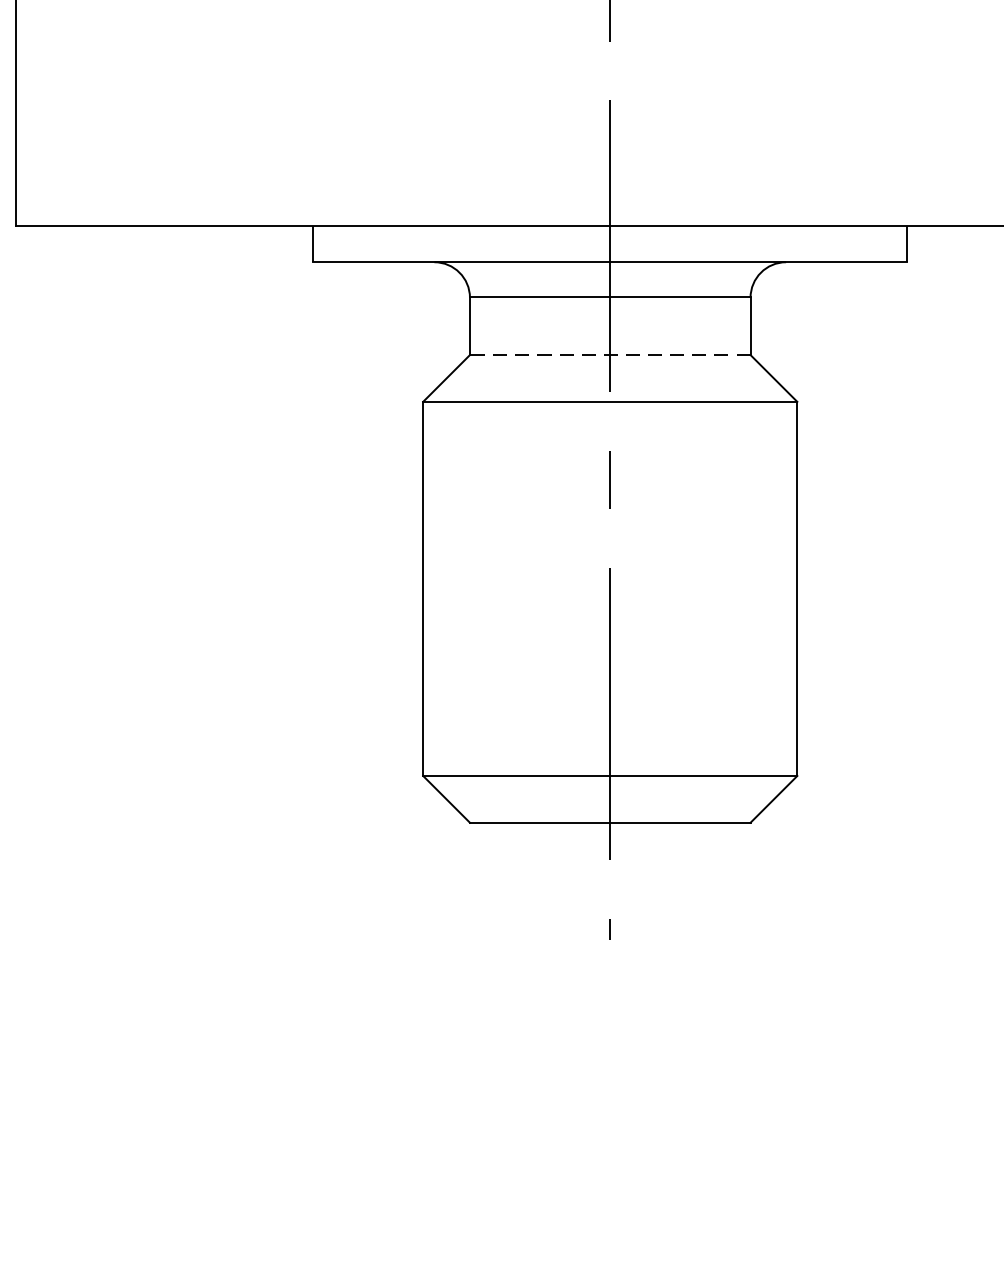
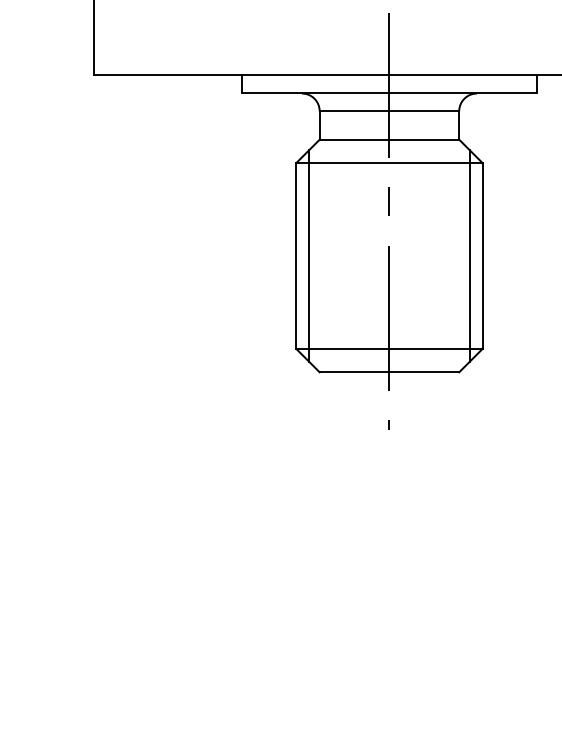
line: (610, 354) -> (389, 139), dashed -> solid
line: (447, 587) -> (308, 255), added
line: (771, 587) -> (469, 255), added

